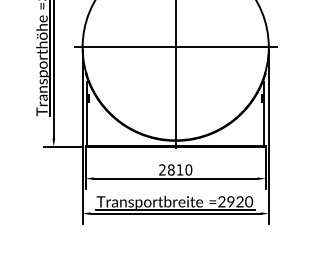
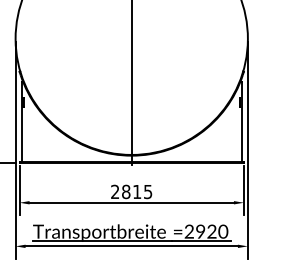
line: (175, 47) -> (131, 39), removed
text: (188, 169) -> (147, 191), 2810 -> 2815

